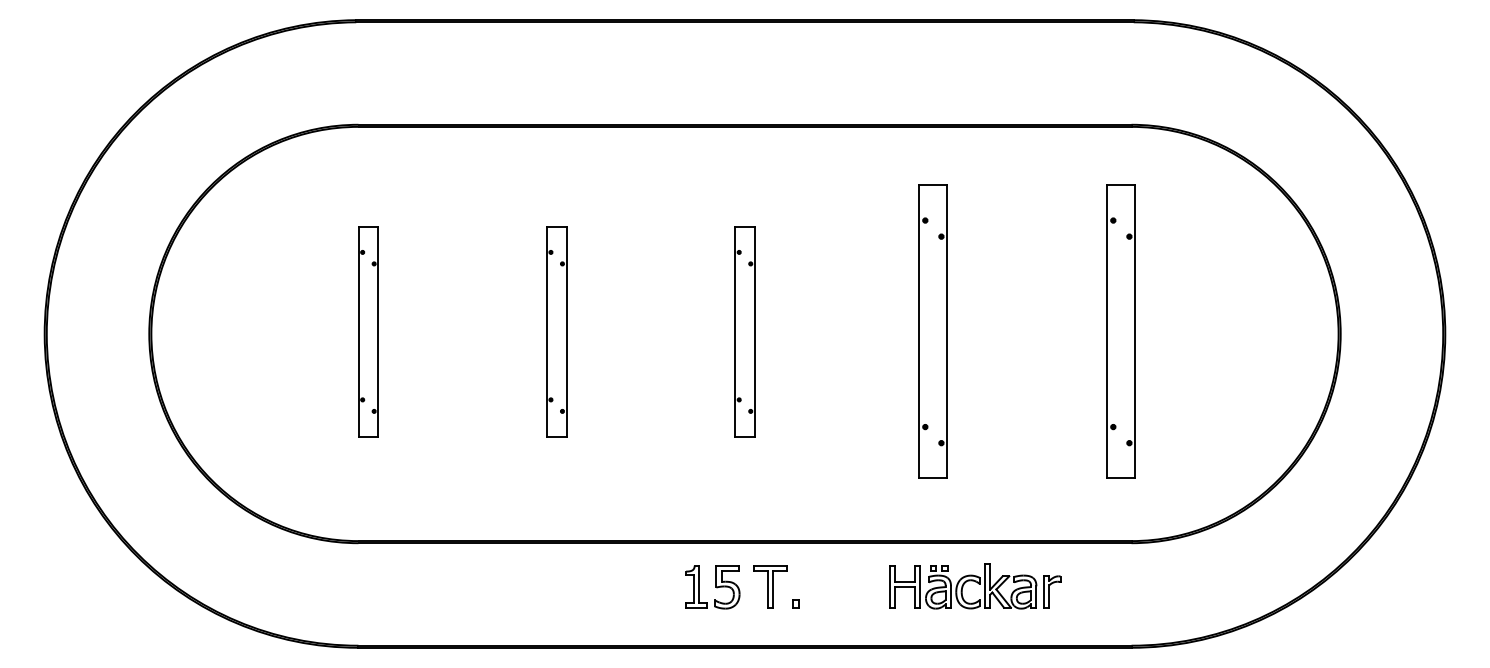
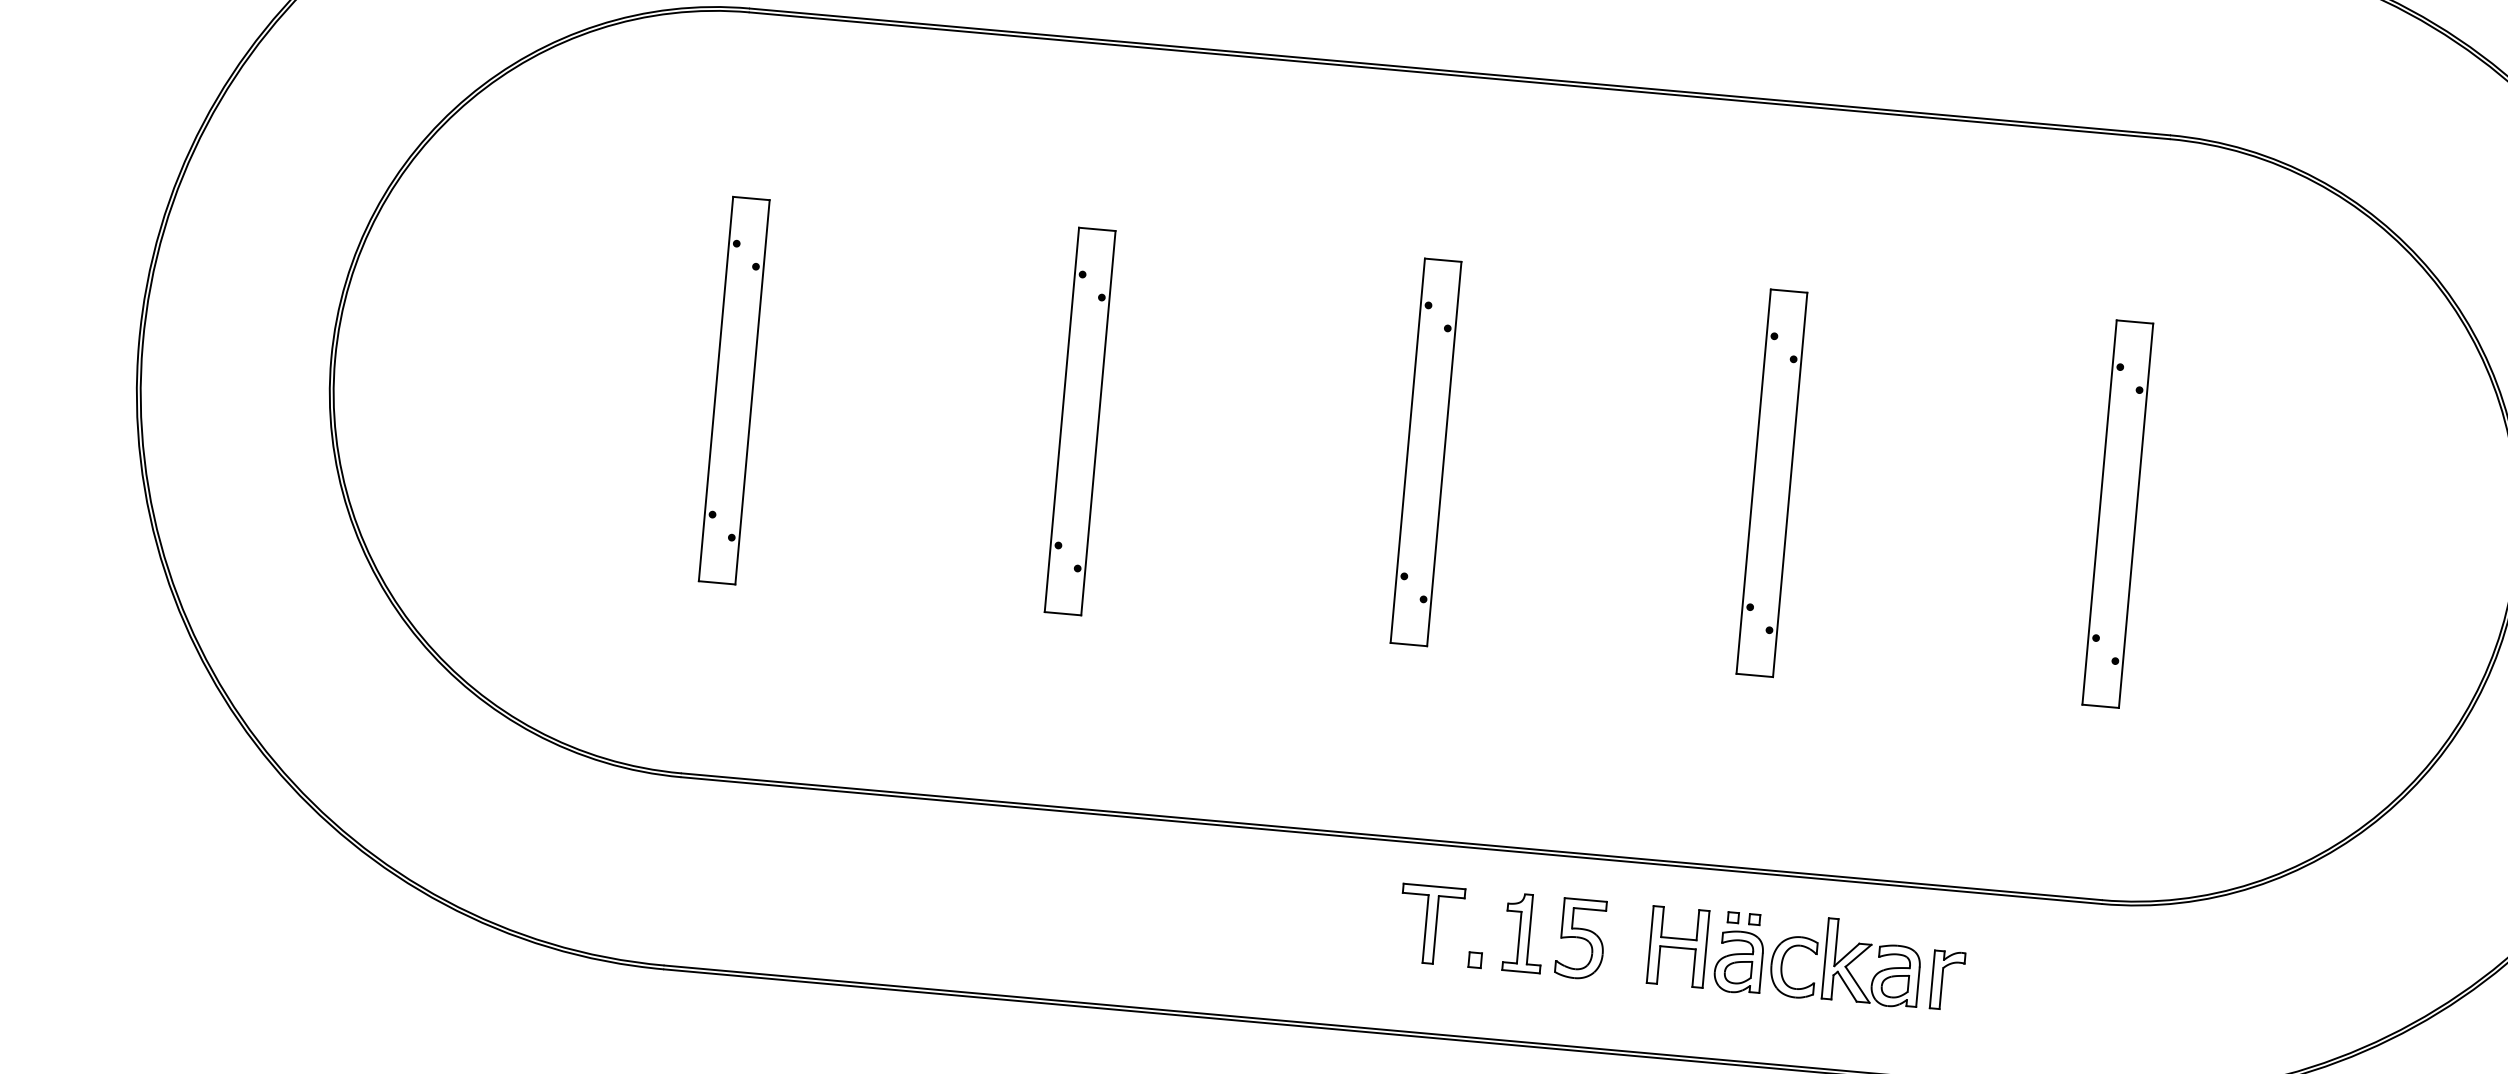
part: (932, 331) -> (1770, 482), size x0.71
part: (1121, 331) -> (2117, 513), size x0.71
part: (712, 587) -> (1554, 937), moved

